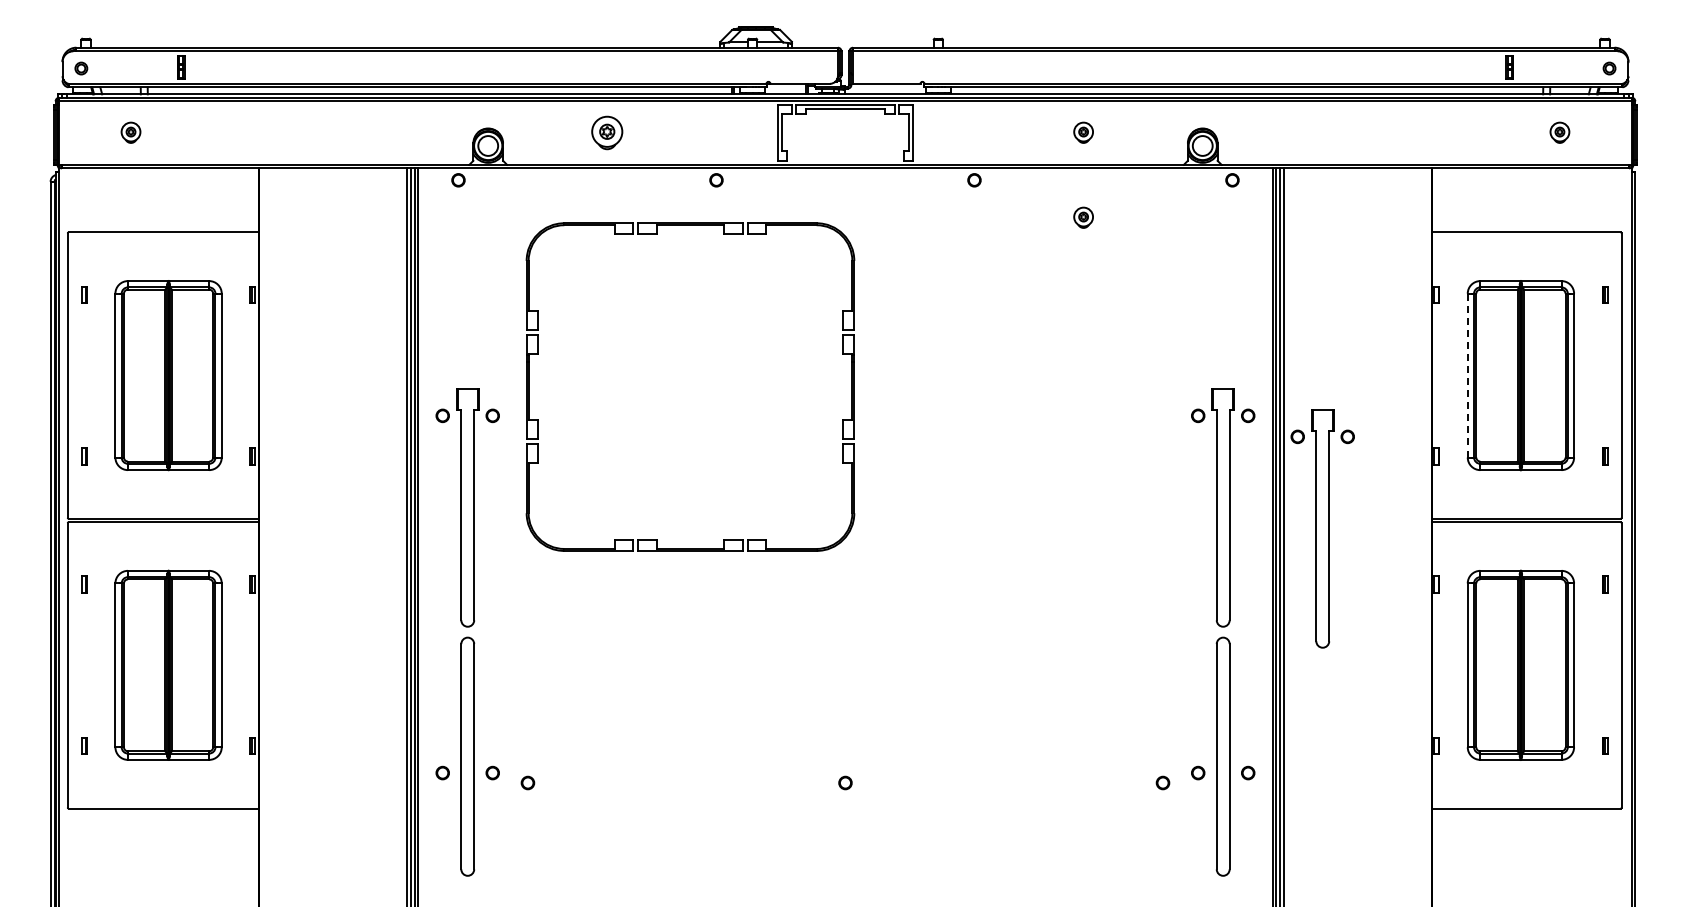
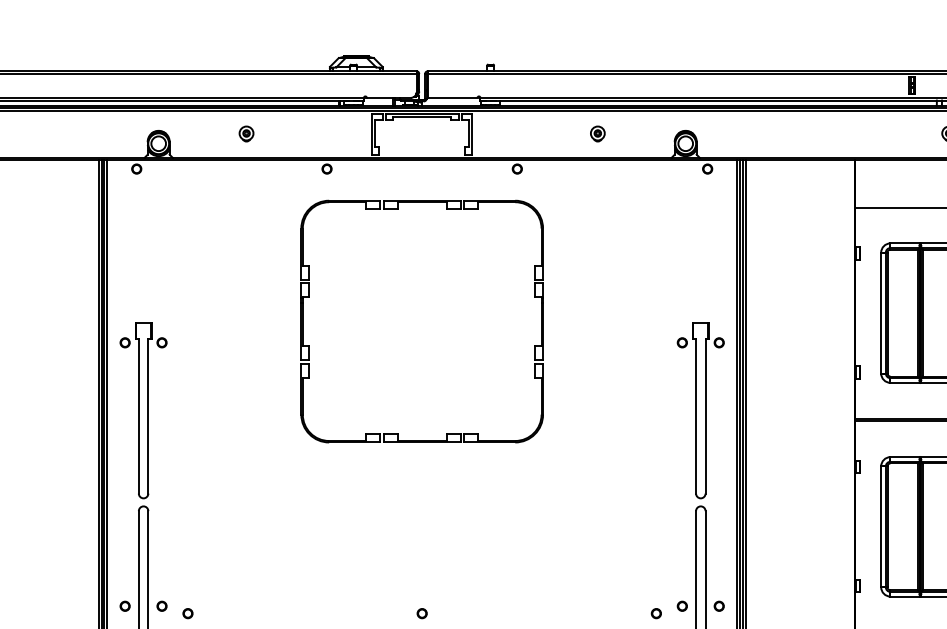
part: (607, 132) -> (246, 133), size x0.62
part: (1083, 217) -> (597, 196), removed
part: (538, 354) -> (310, 297), moved
line: (1467, 375) -> (881, 313), dashed -> solid
part: (1322, 528) -> (774, 425), removed

